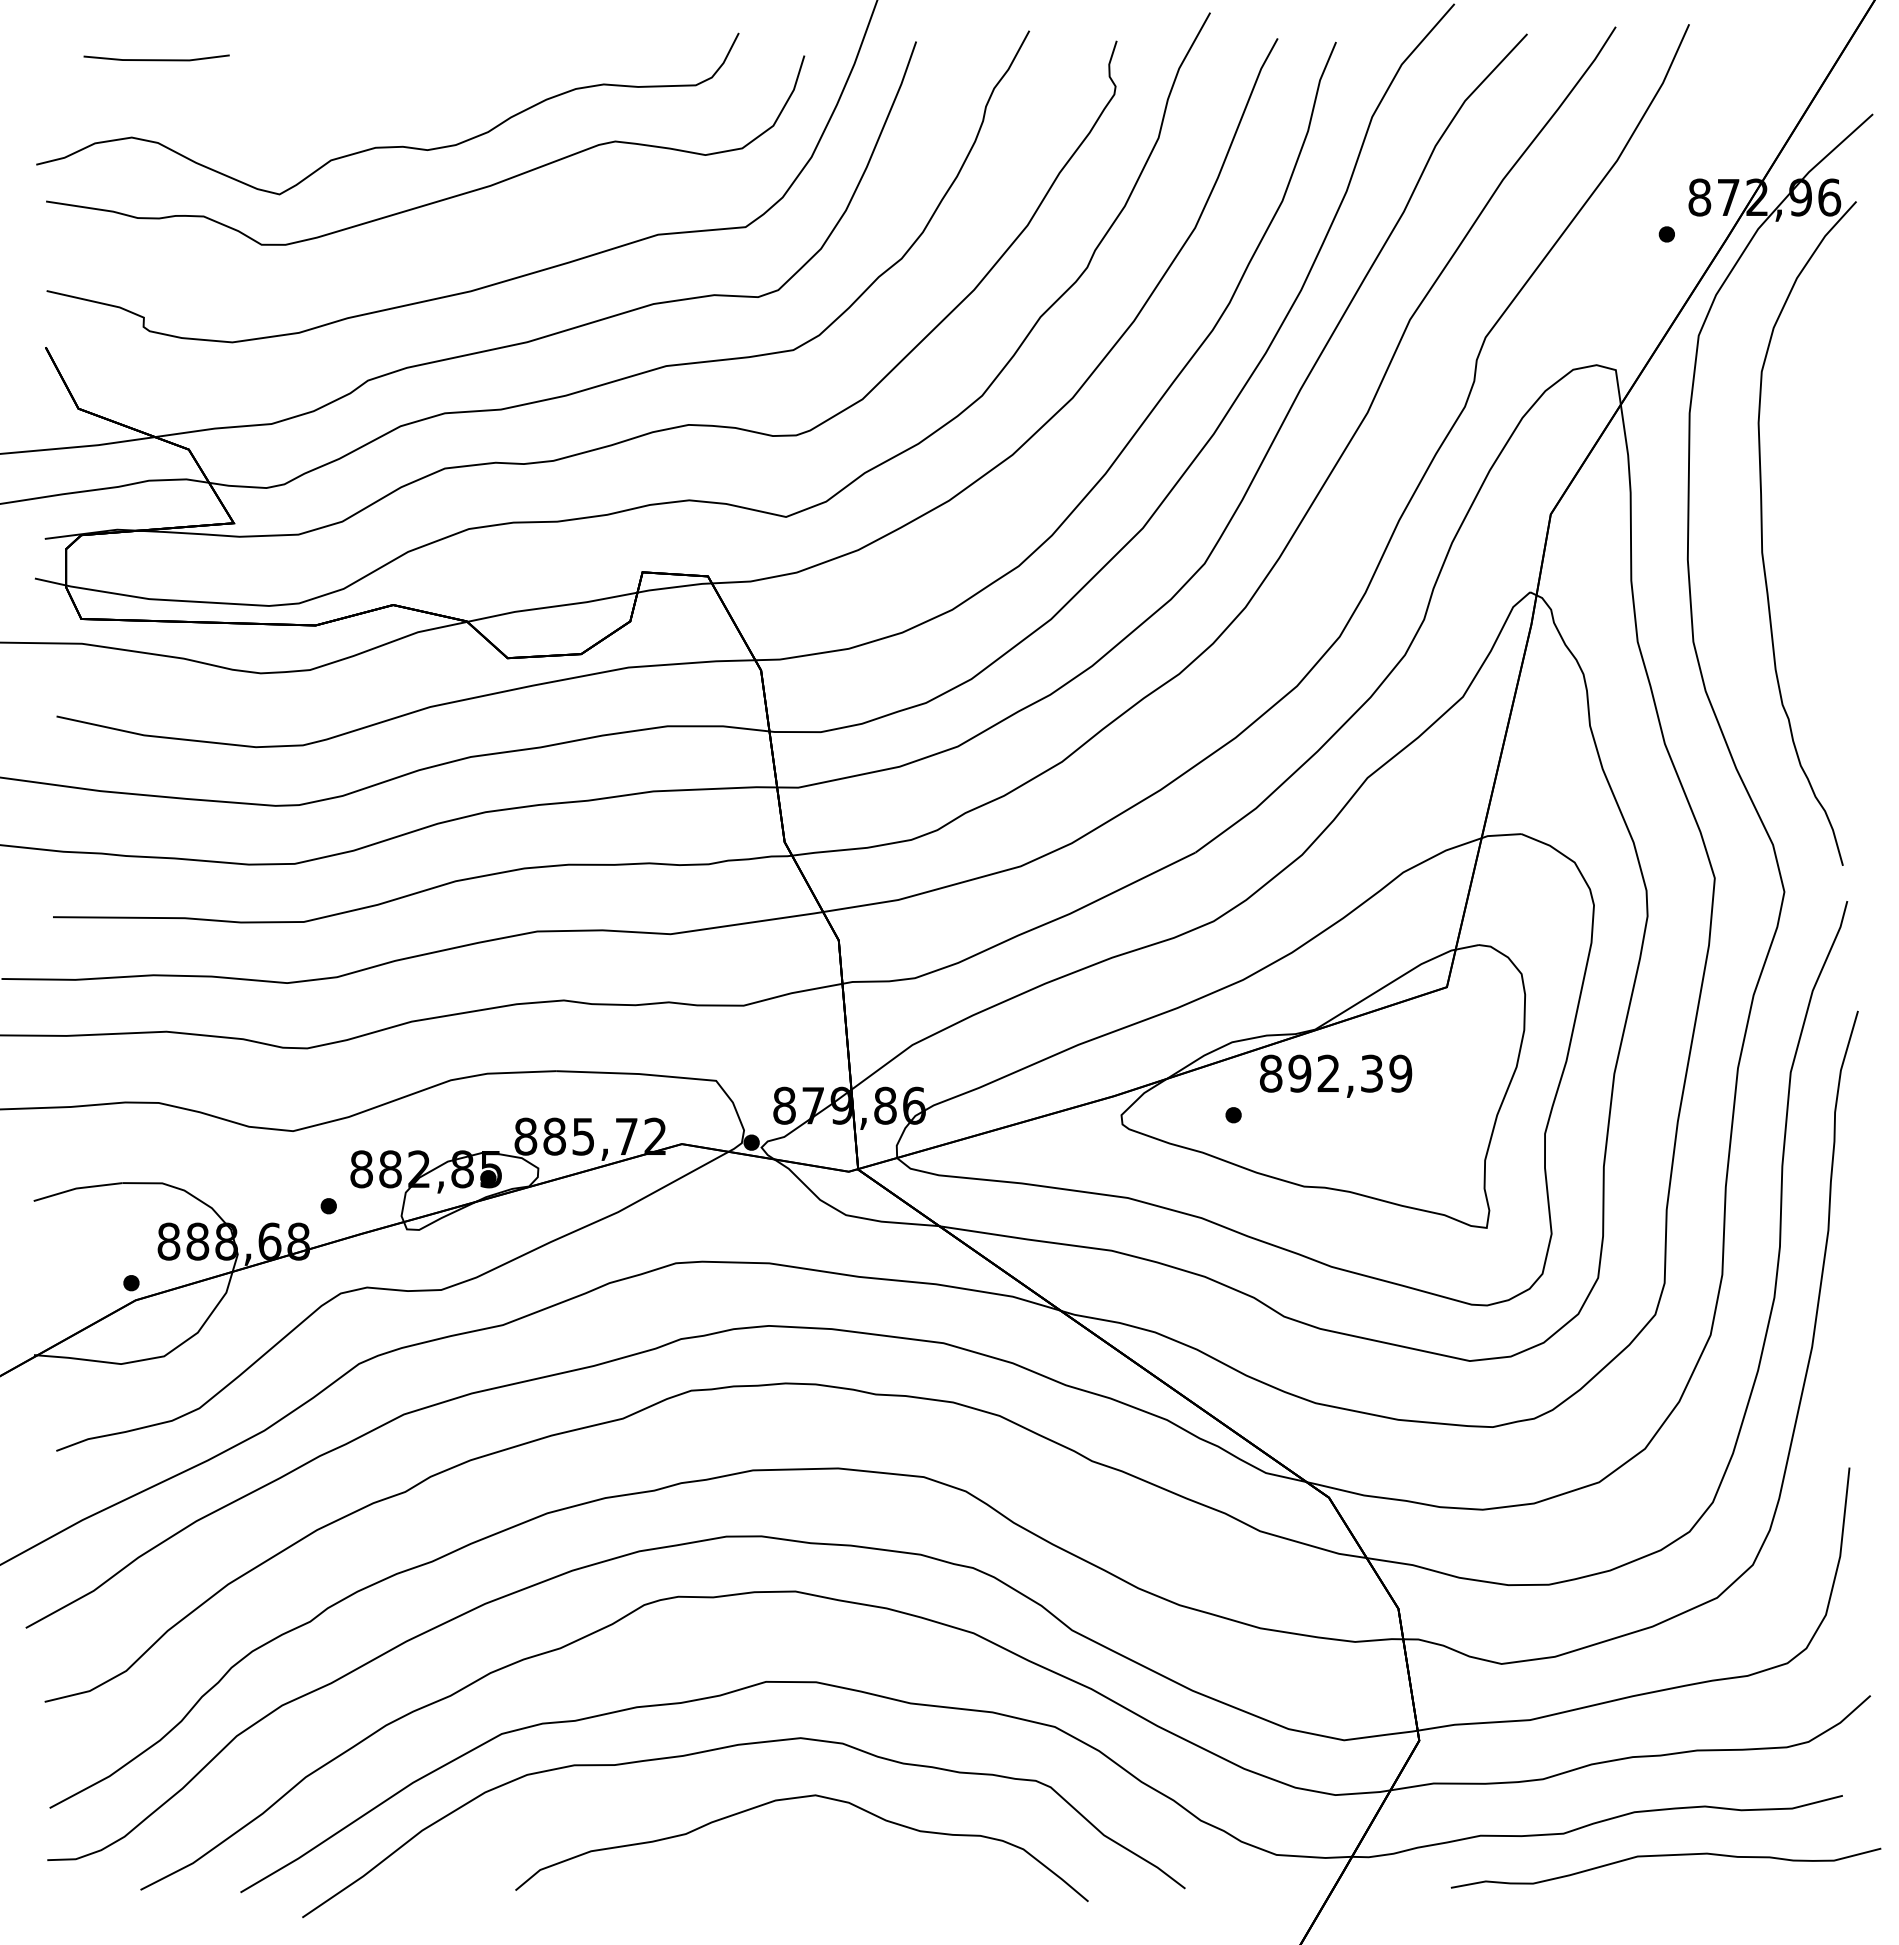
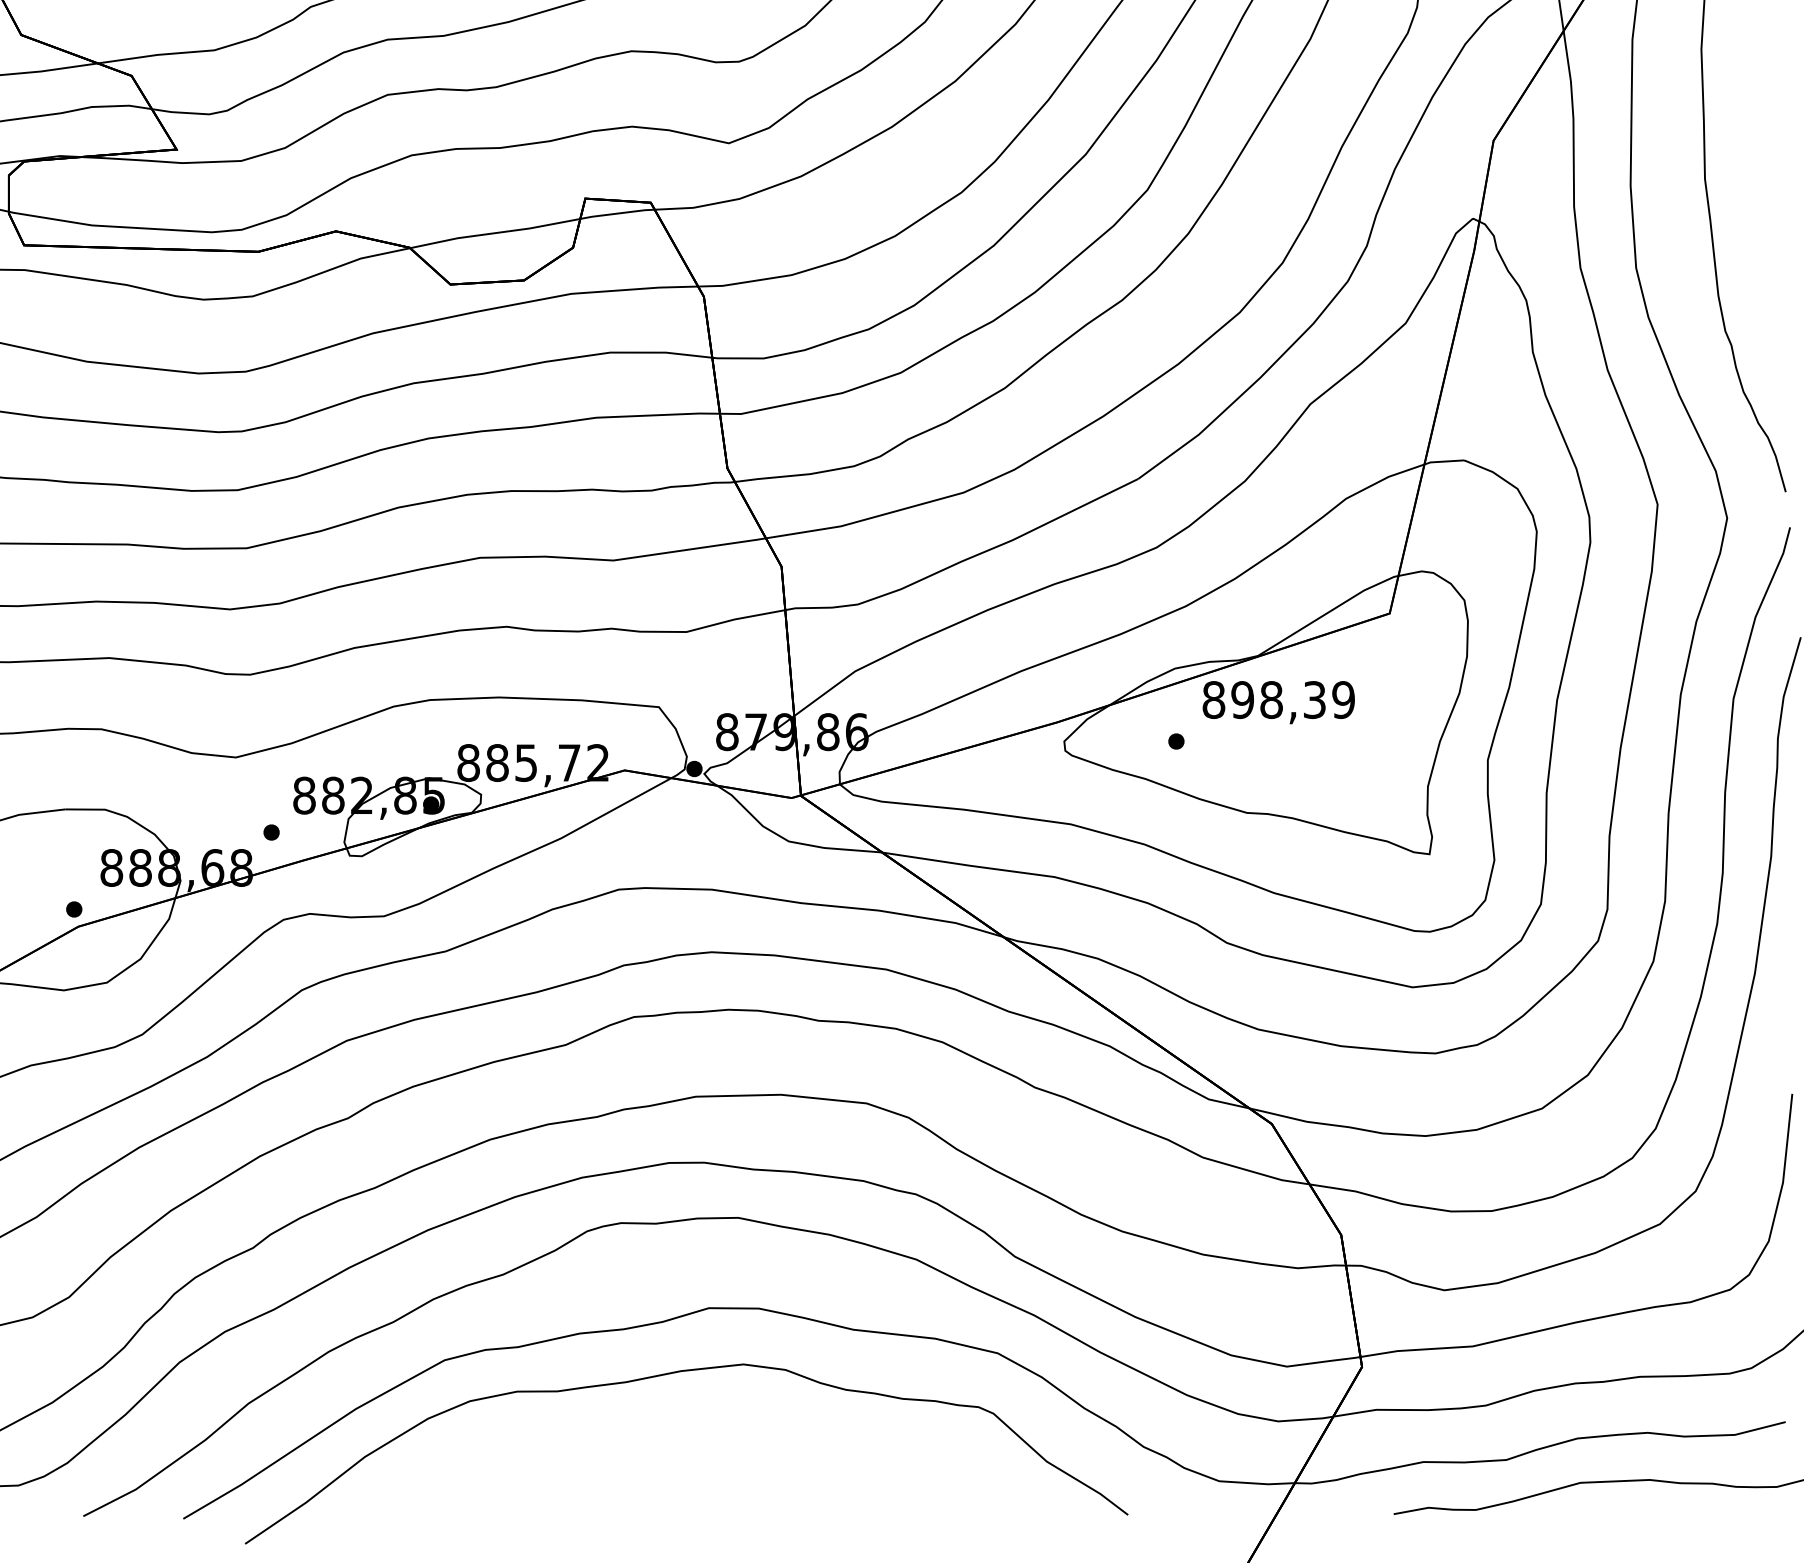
text: (1328, 1073) -> (1271, 699), 892,39 -> 898,39
curve: (793, 1799) -> (736, 1425), removed

